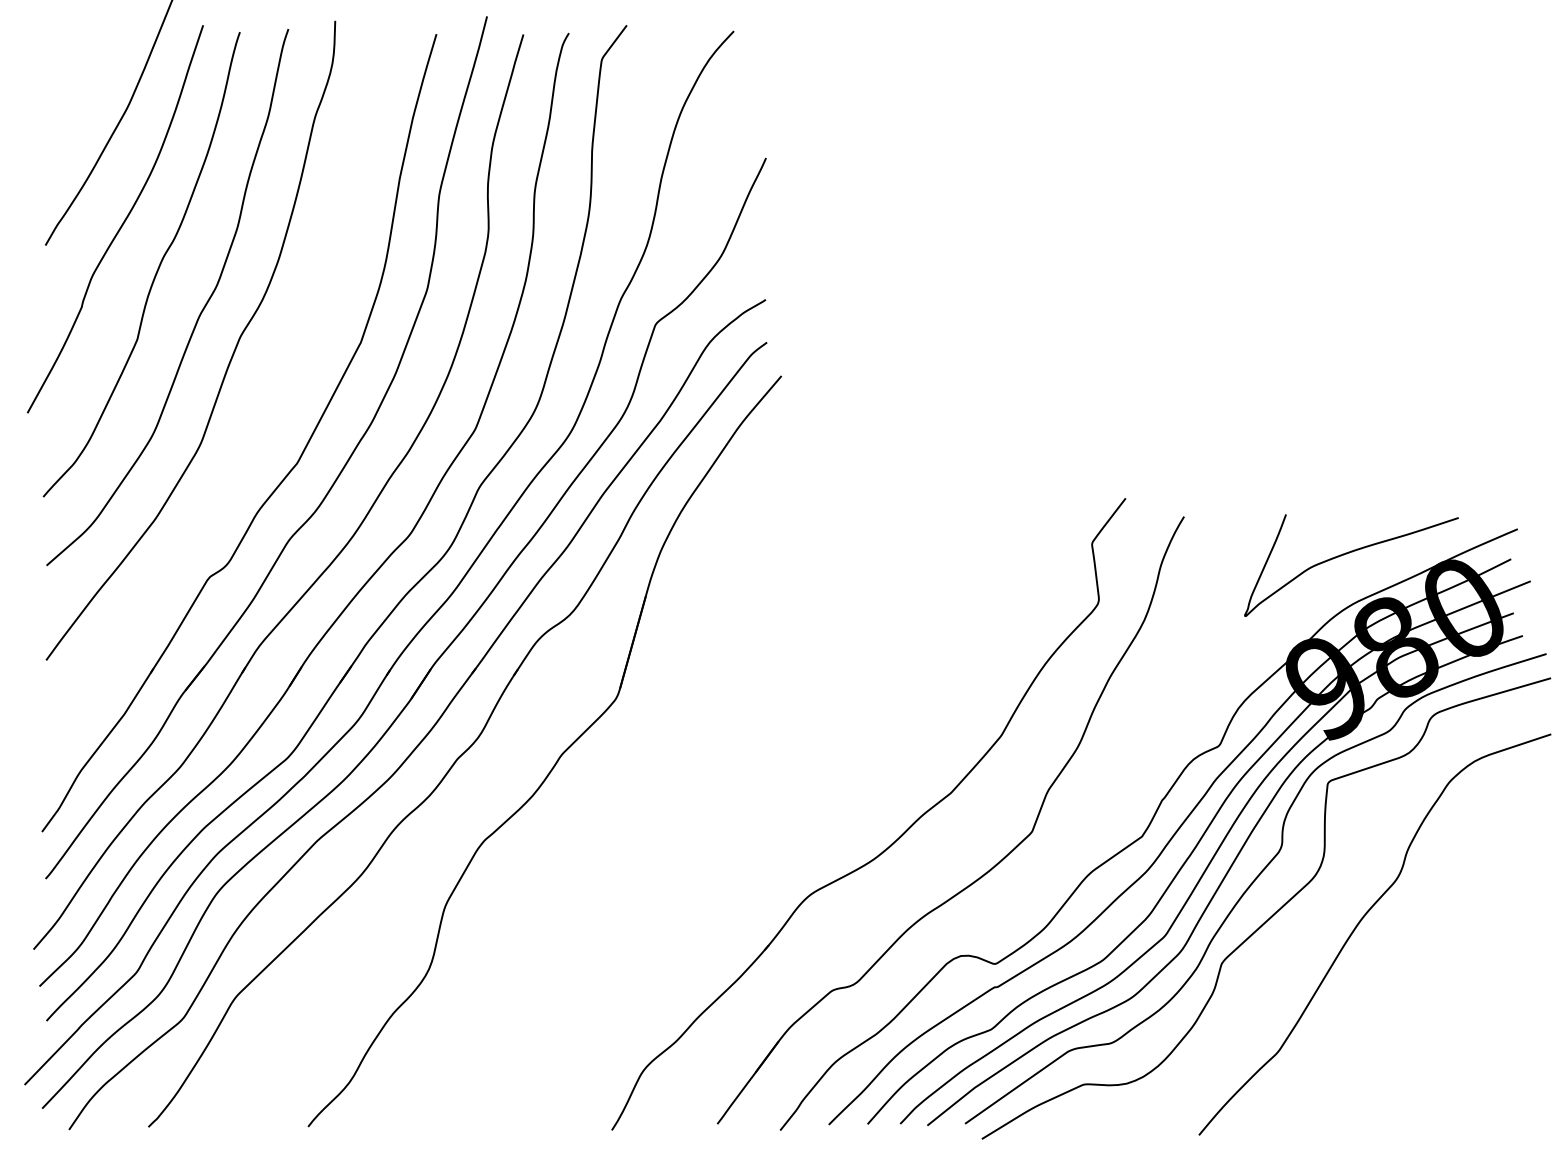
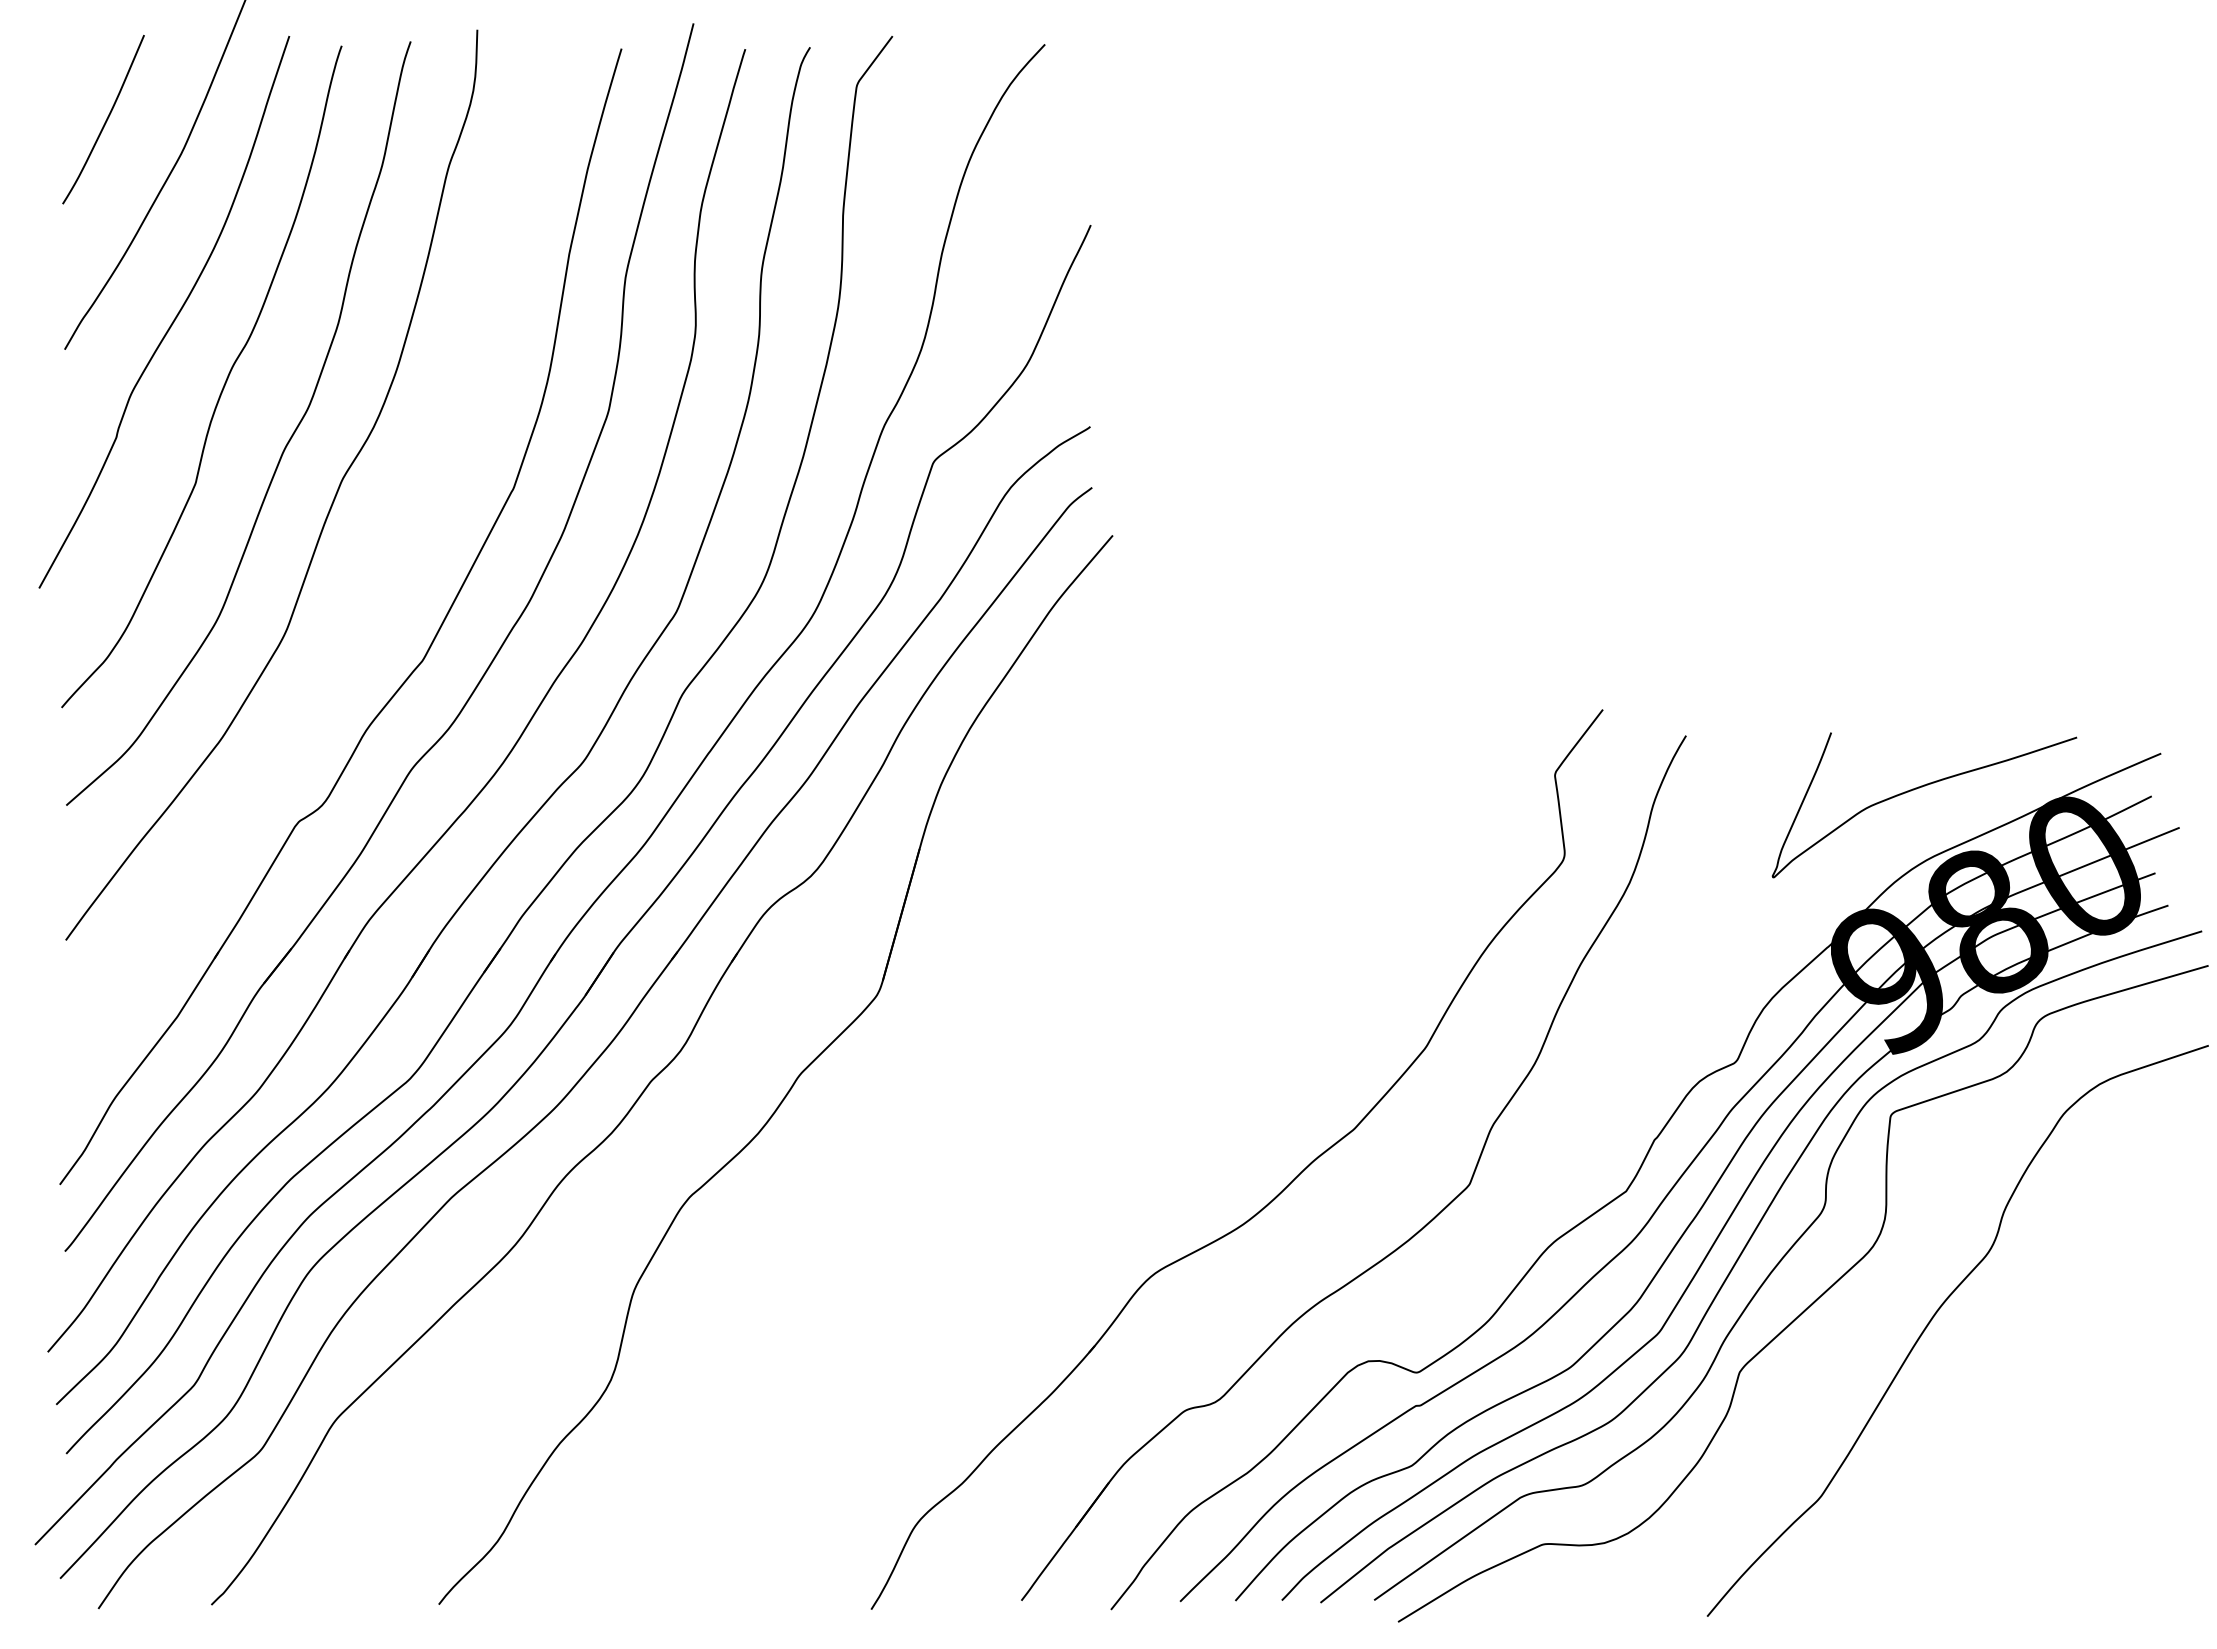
curve: (74, 84) -> (105, 120), added

